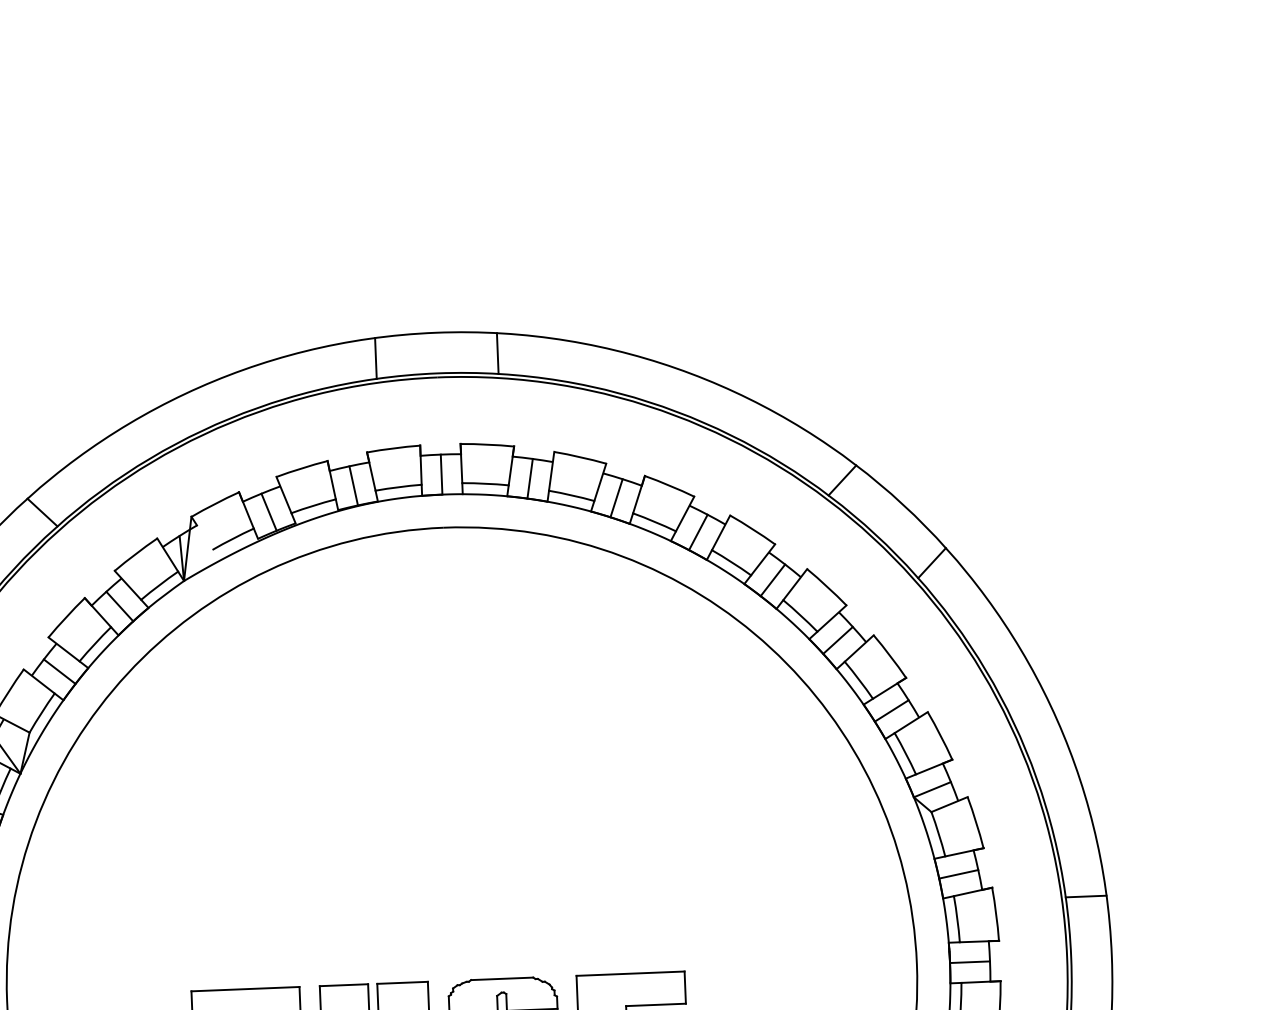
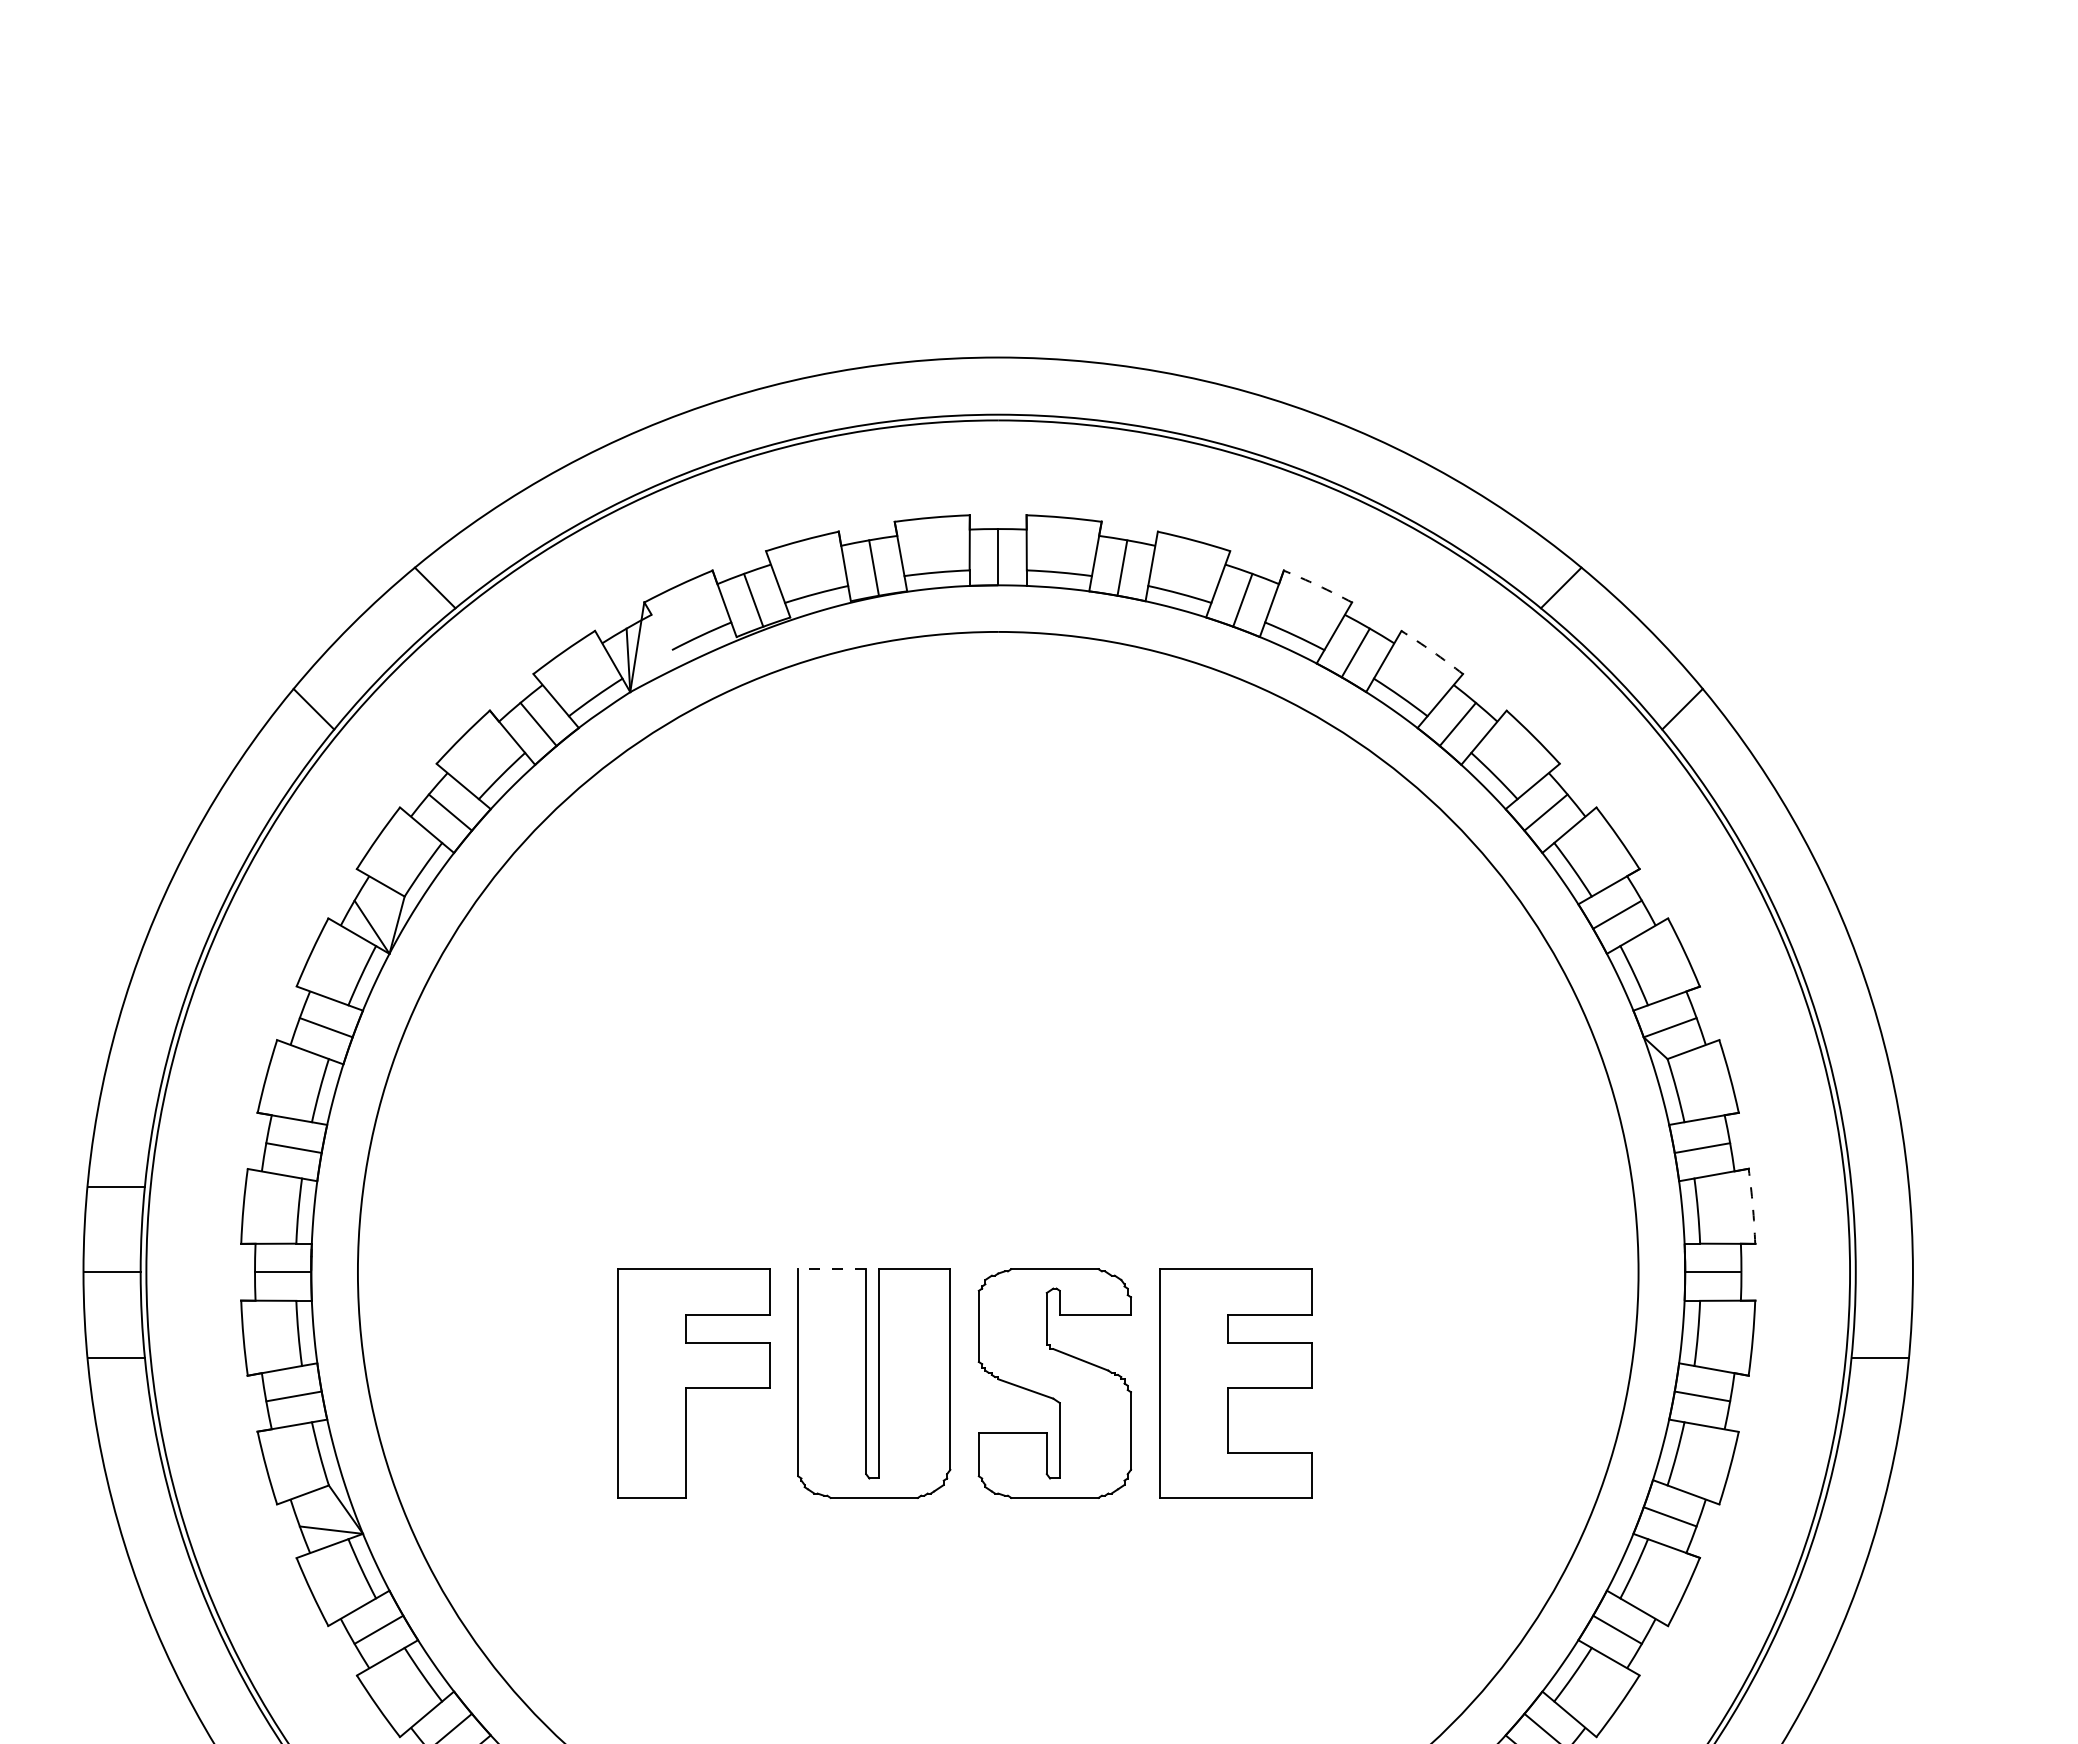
line: (497, 353) -> (1083, 390), removed
line: (375, 358) -> (912, 390), removed
arc: (669, 485) -> (1318, 585), solid -> dashed
arc: (752, 529) -> (1432, 651), solid -> dashed
line: (1085, 896) -> (1879, 1186), removed
arc: (995, 914) -> (1752, 1206), solid -> dashed
line: (344, 985) -> (832, 1269), solid -> dashed

